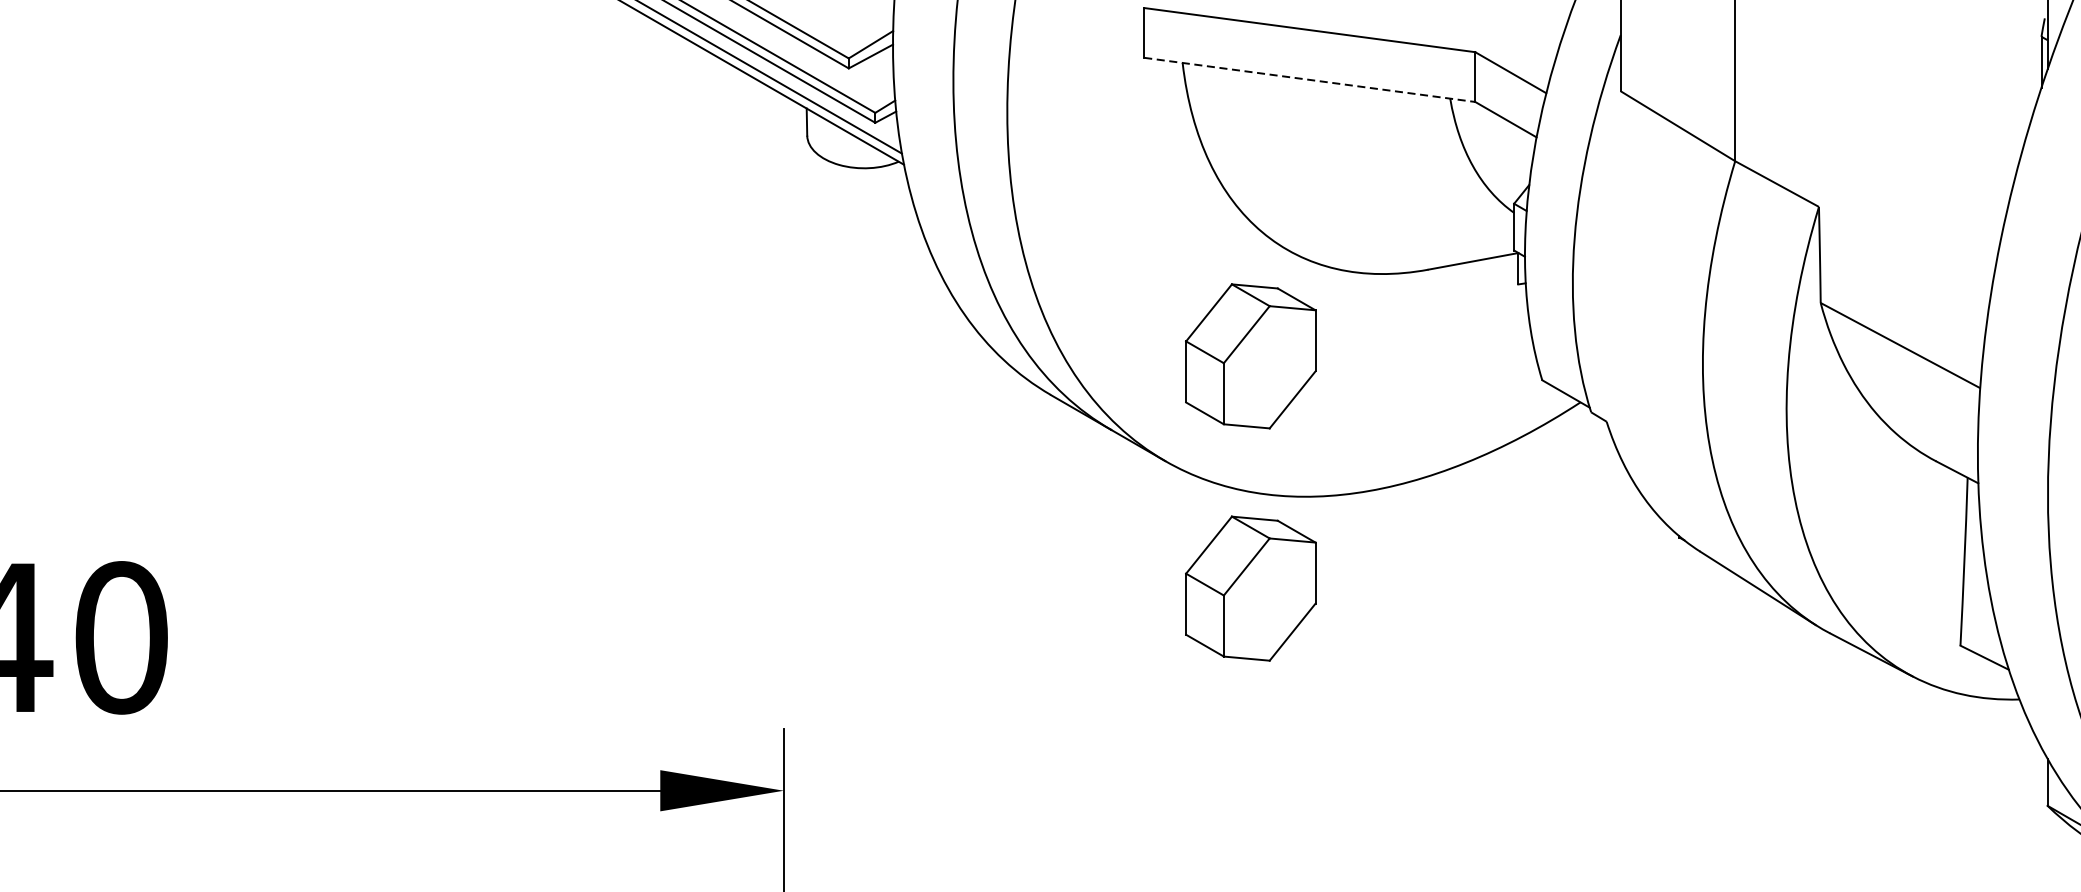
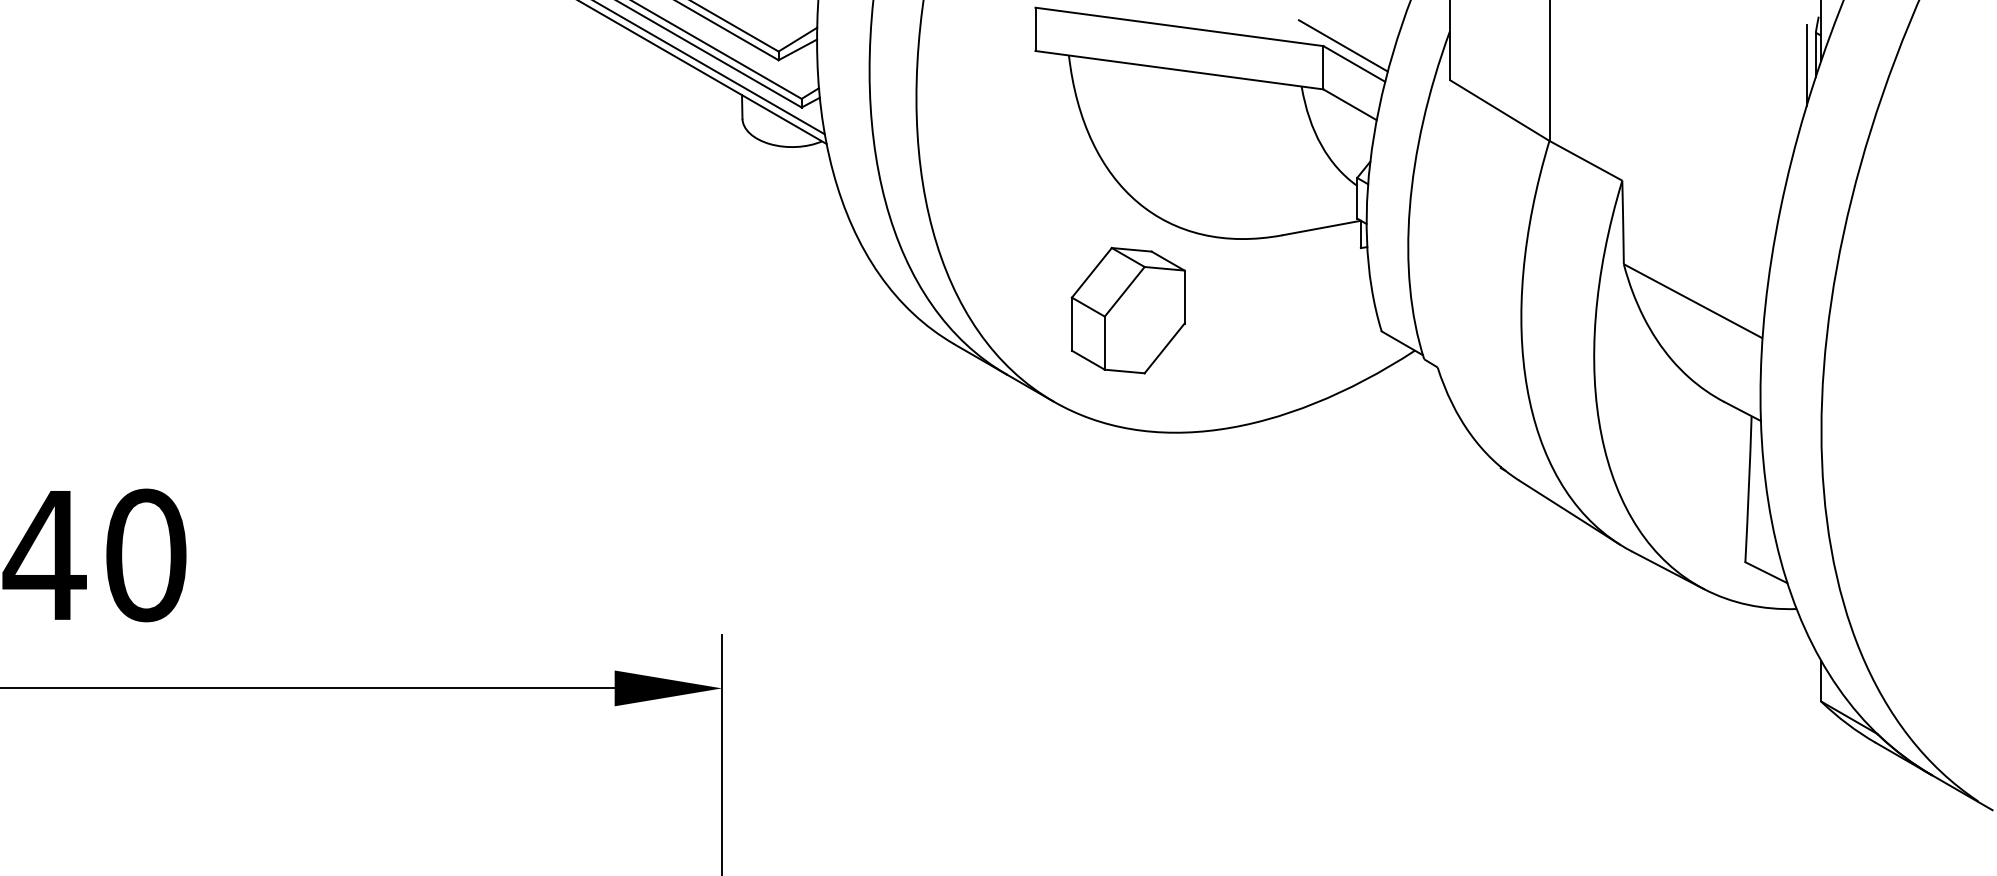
line: (1497, 51) -> (1342, 45), added
line: (2030, 73) -> (1806, 64), added
line: (1309, 80) -> (1179, 70), dashed -> solid
part: (1249, 588) -> (1127, 512), removed

